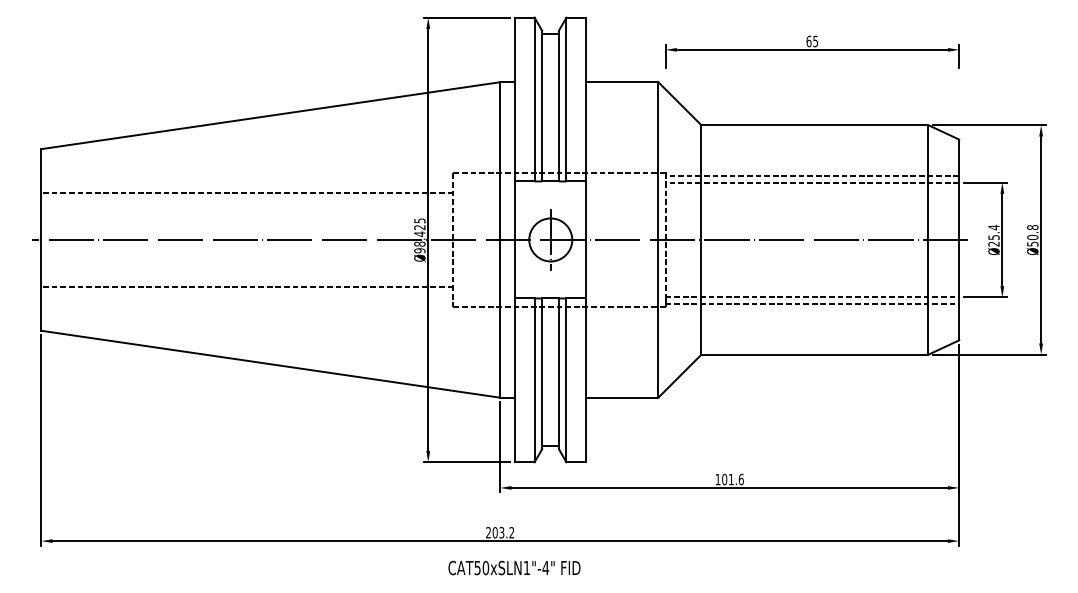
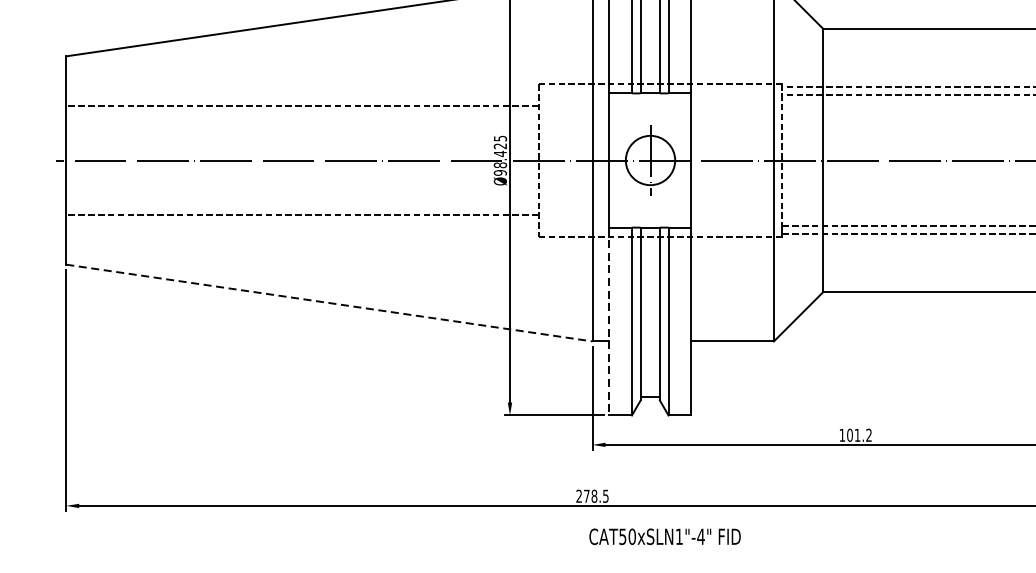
line: (270, 364) -> (329, 303), solid -> dashed
line: (514, 380) -> (608, 321), solid -> dashed
text: (740, 479) -> (868, 435), 101.6 -> 101.2
text: (503, 532) -> (596, 496), 203.2 -> 278.5
text: (514, 567) -> (665, 536), moved

